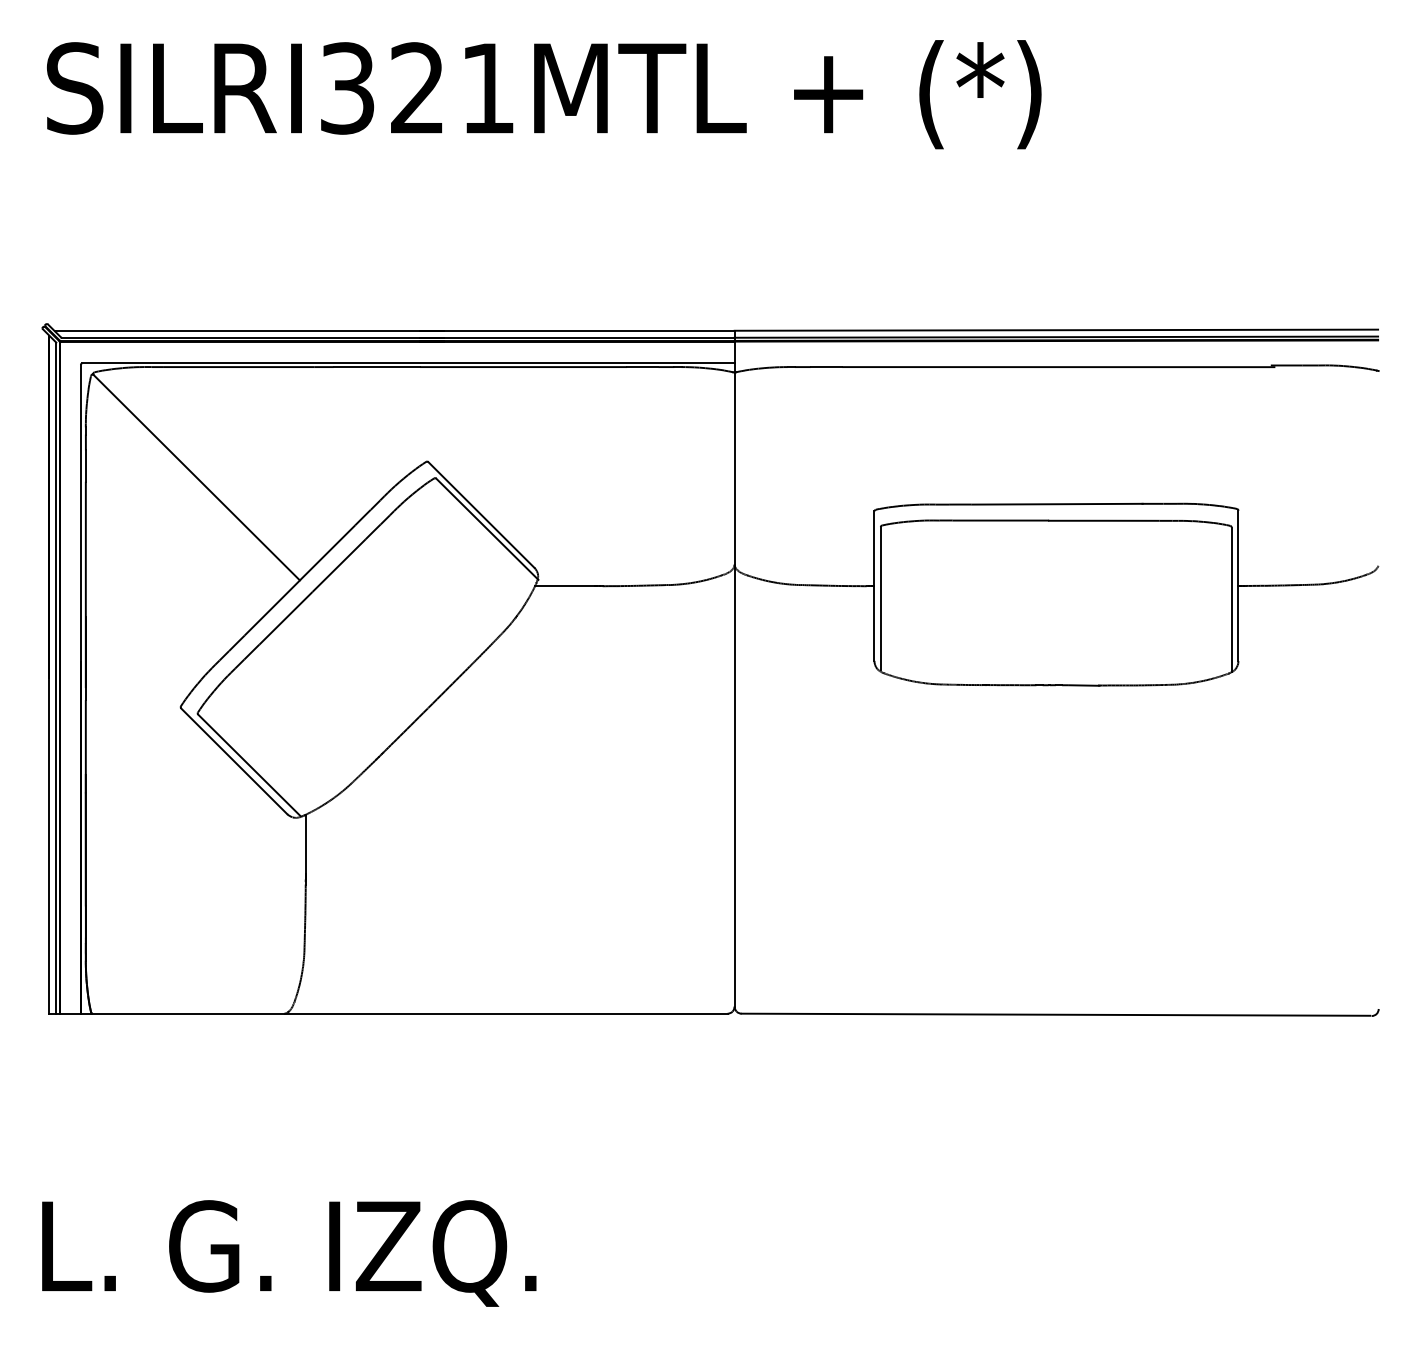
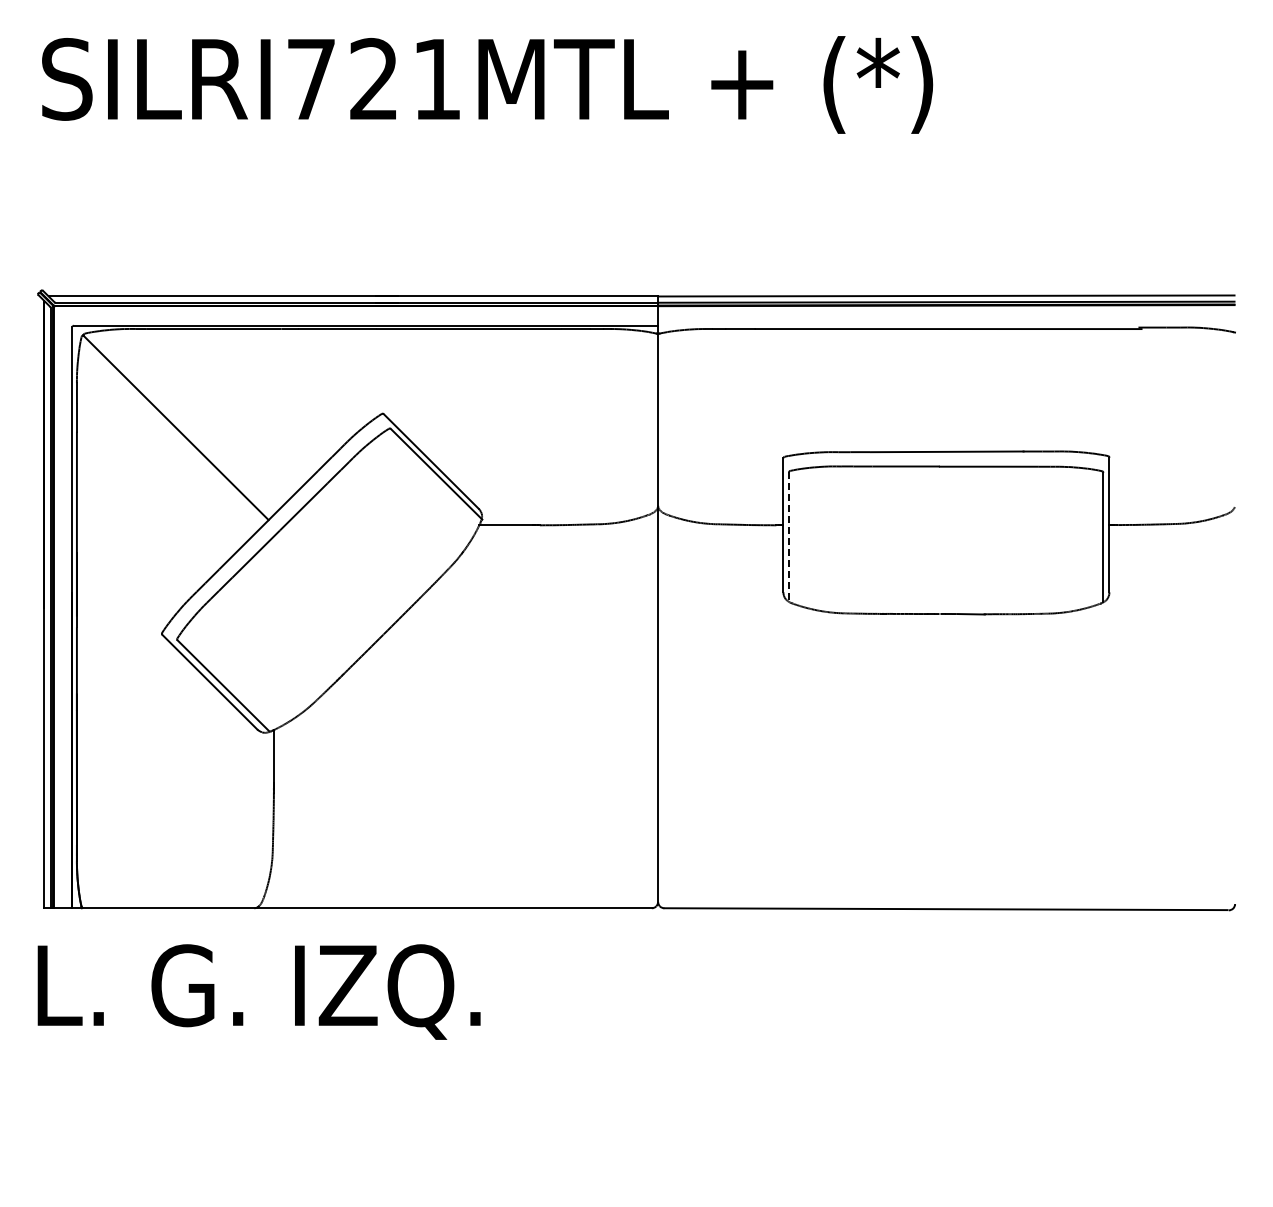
text: (347, 87) -> (311, 78), SILRI321MTL -> SILRI721MTL
line: (881, 599) -> (789, 537), solid -> dashed
text: (288, 1252) -> (258, 991), moved

